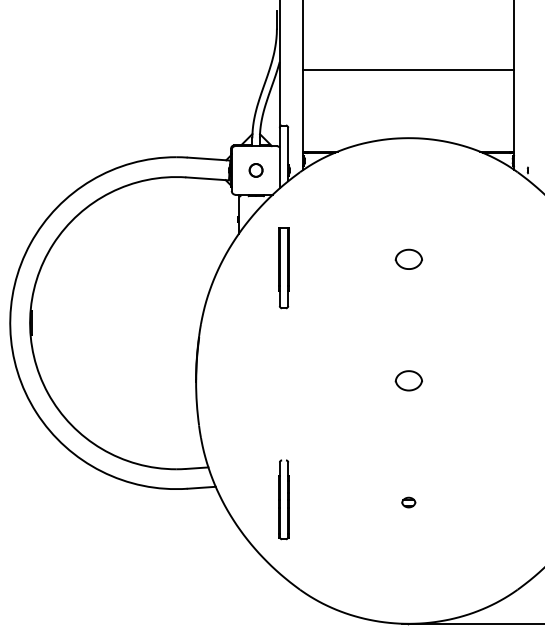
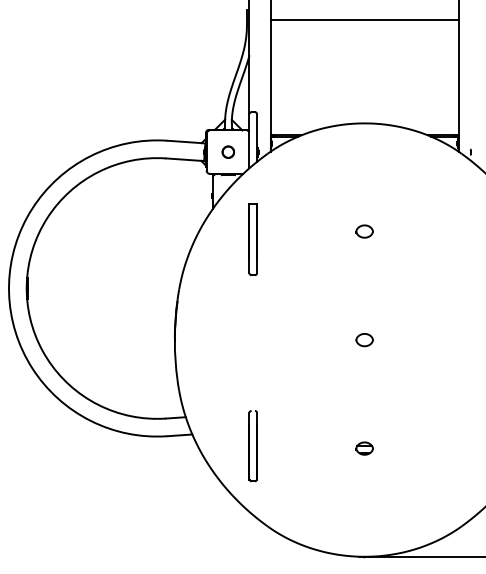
line: (408, 69) -> (364, 20), moved
part: (408, 259) -> (364, 231), size x0.71
part: (408, 381) -> (364, 340), size x0.71
part: (408, 502) -> (364, 448), size x1.43

